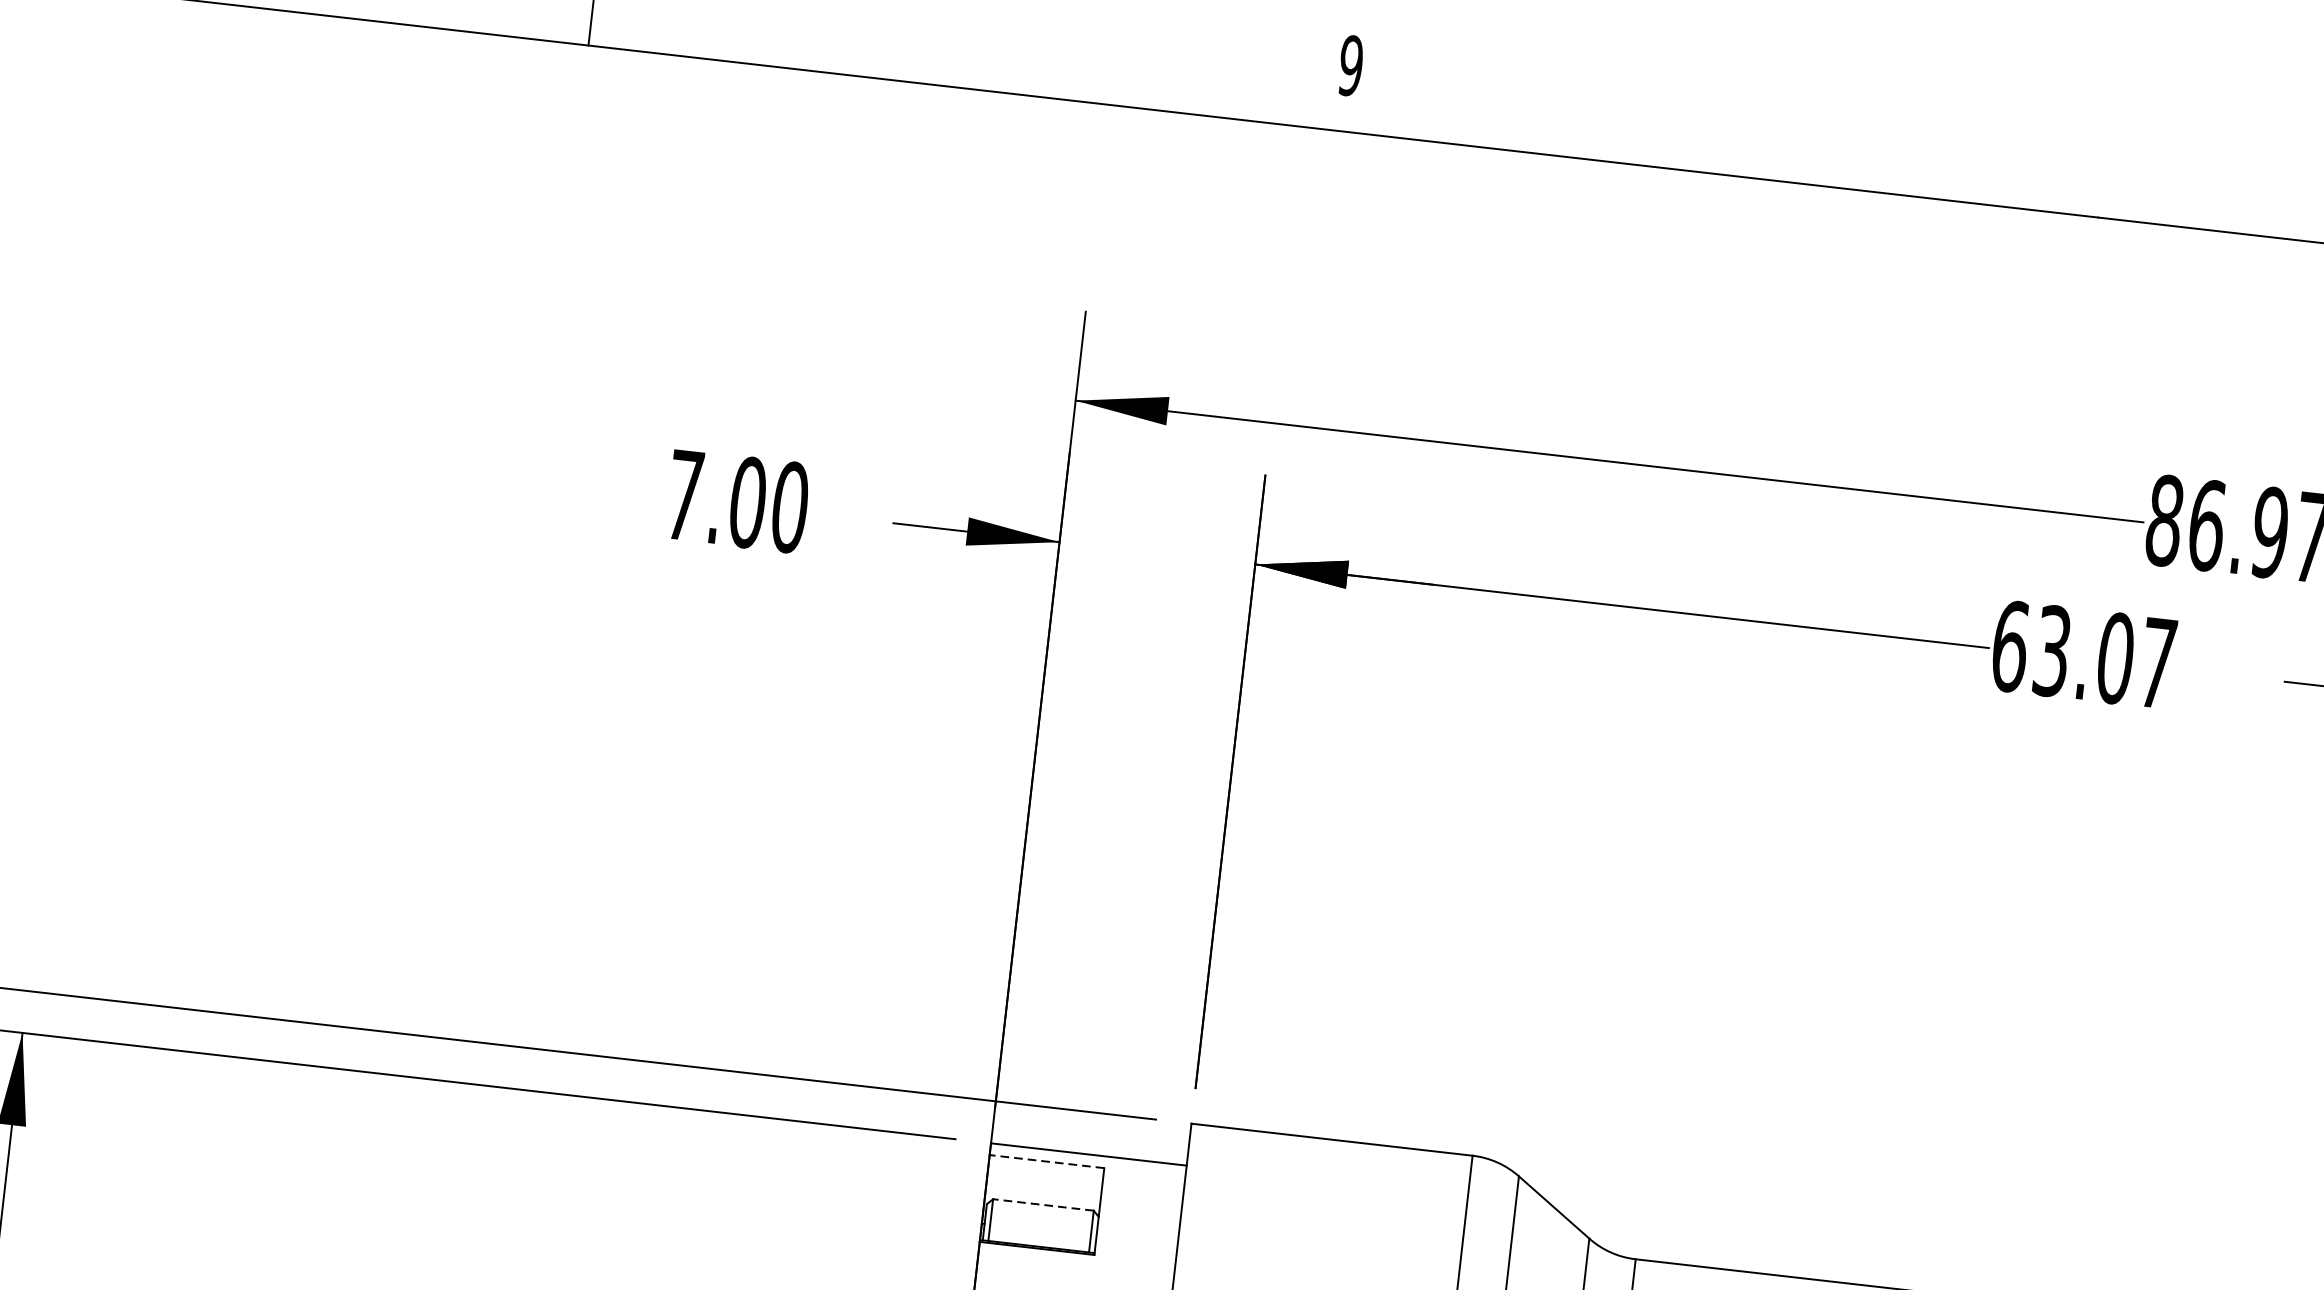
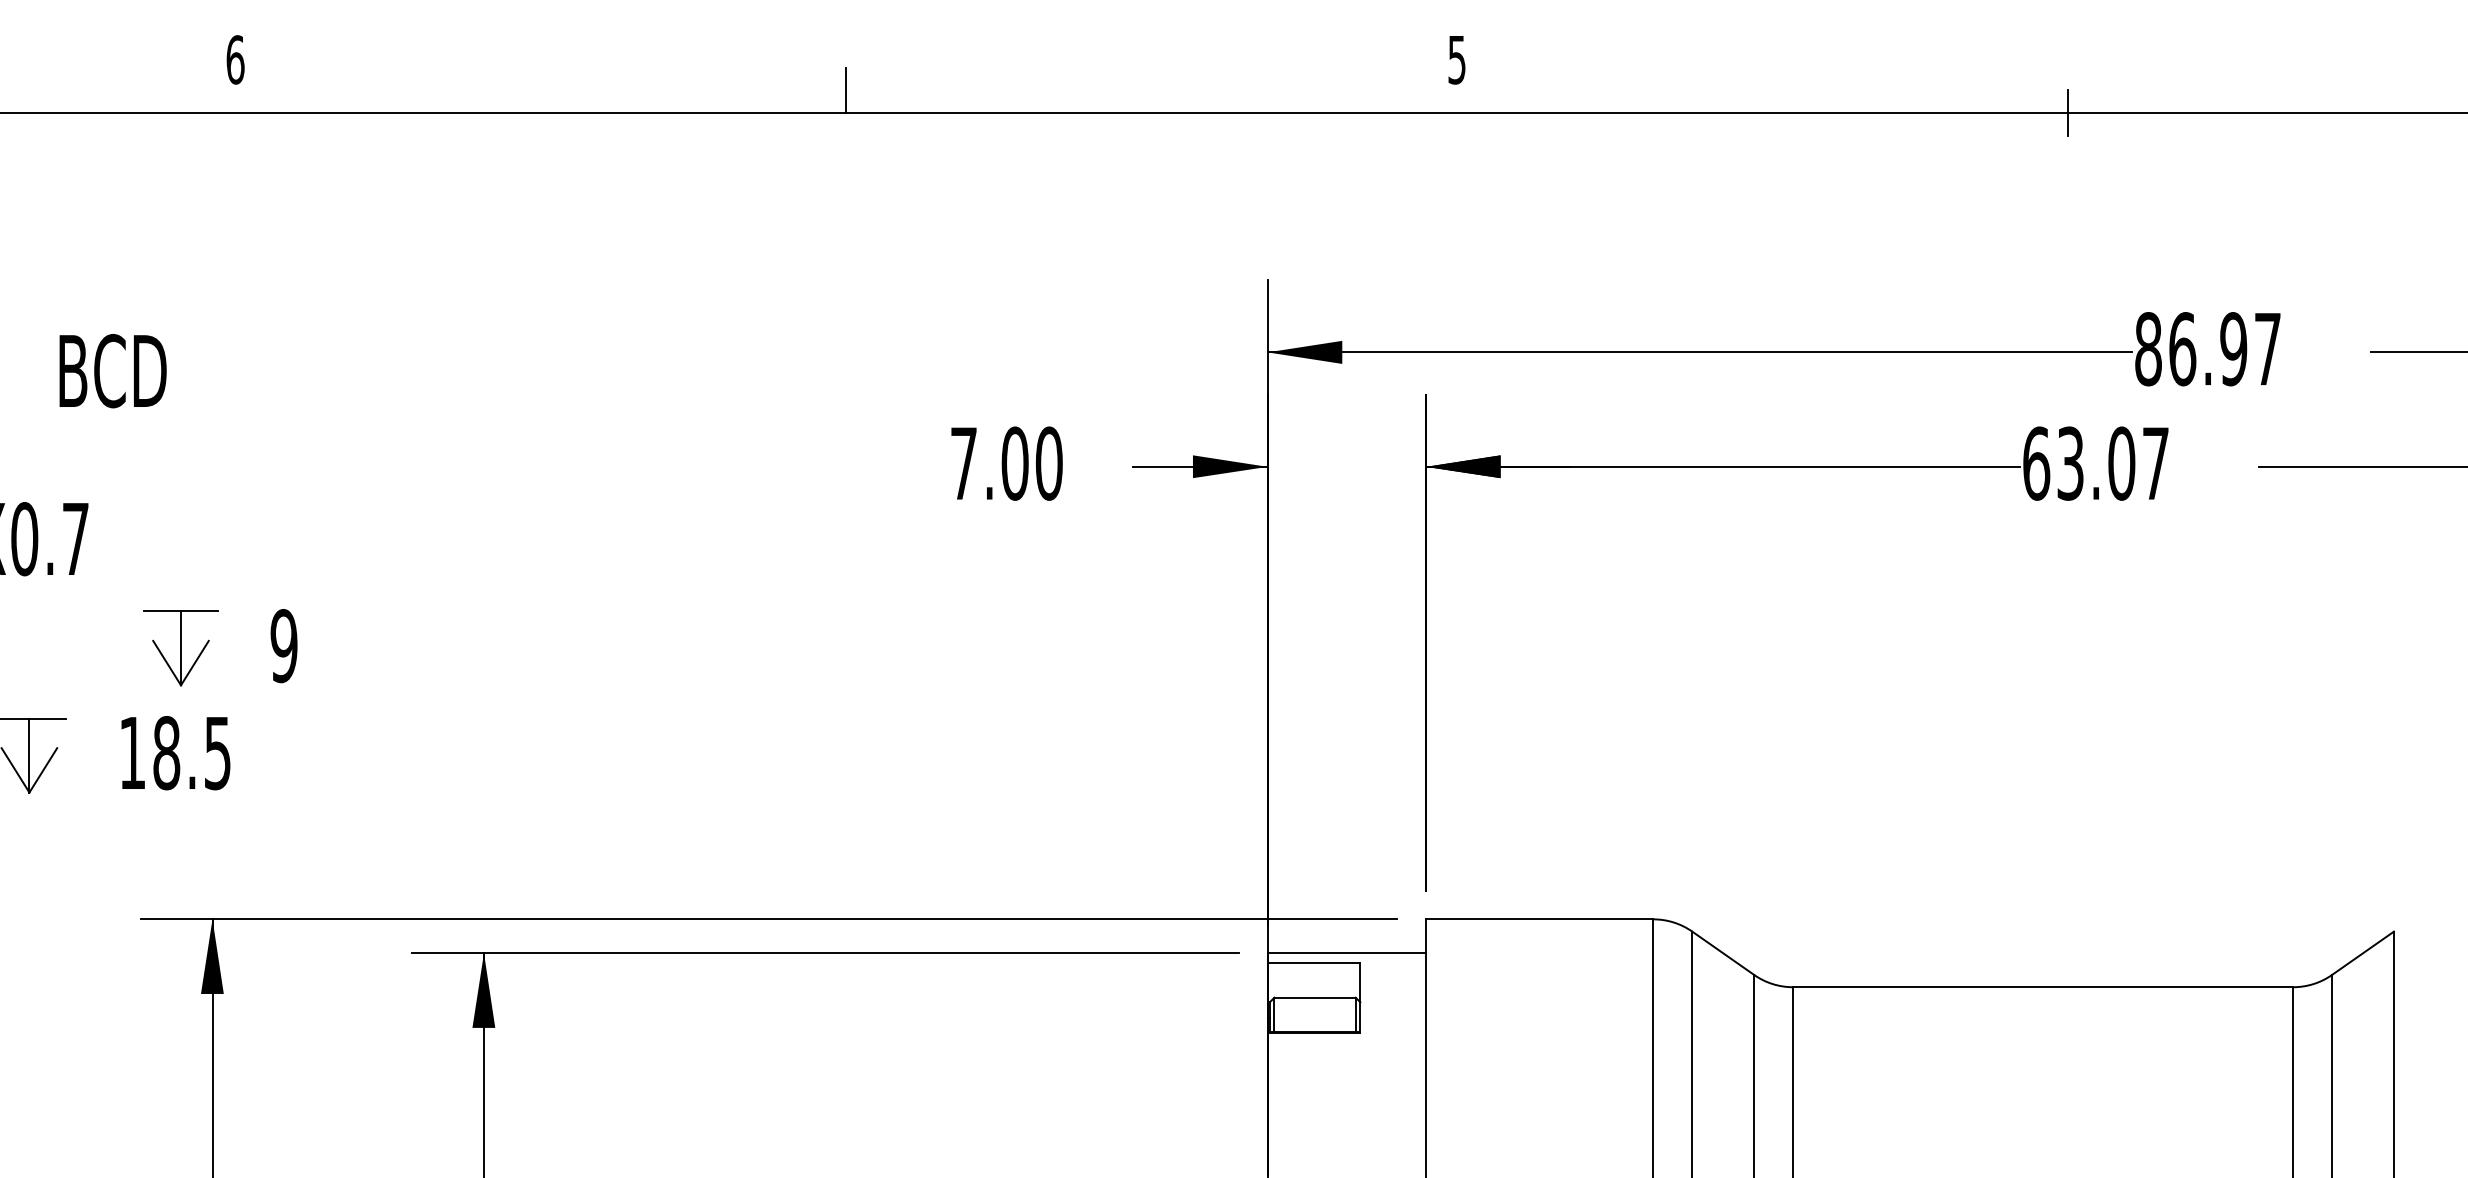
text: (1350, 65) -> (1456, 59), 9 -> 5
line: (2098, 216) -> (2067, 112), added
line: (1046, 1161) -> (1313, 962), dashed -> solid
line: (1044, 1204) -> (1315, 997), dashed -> solid

